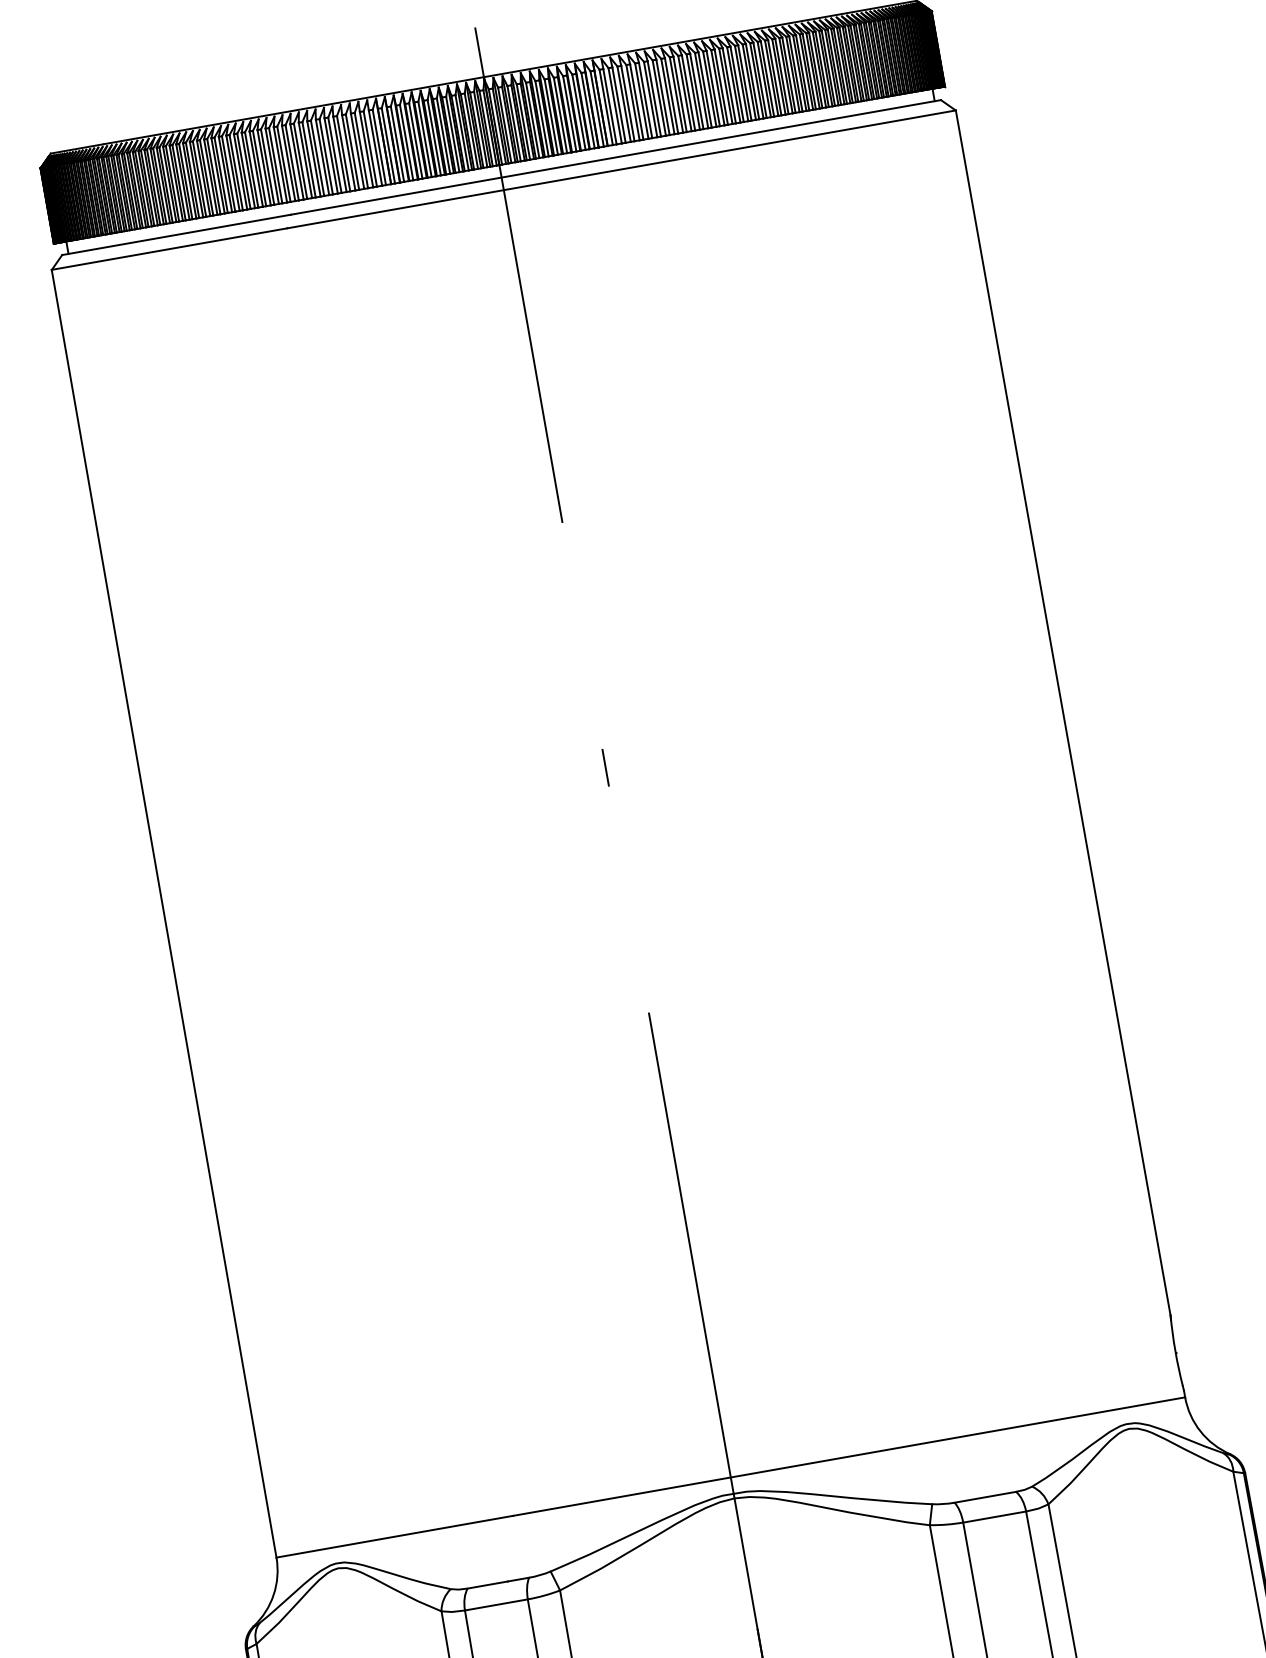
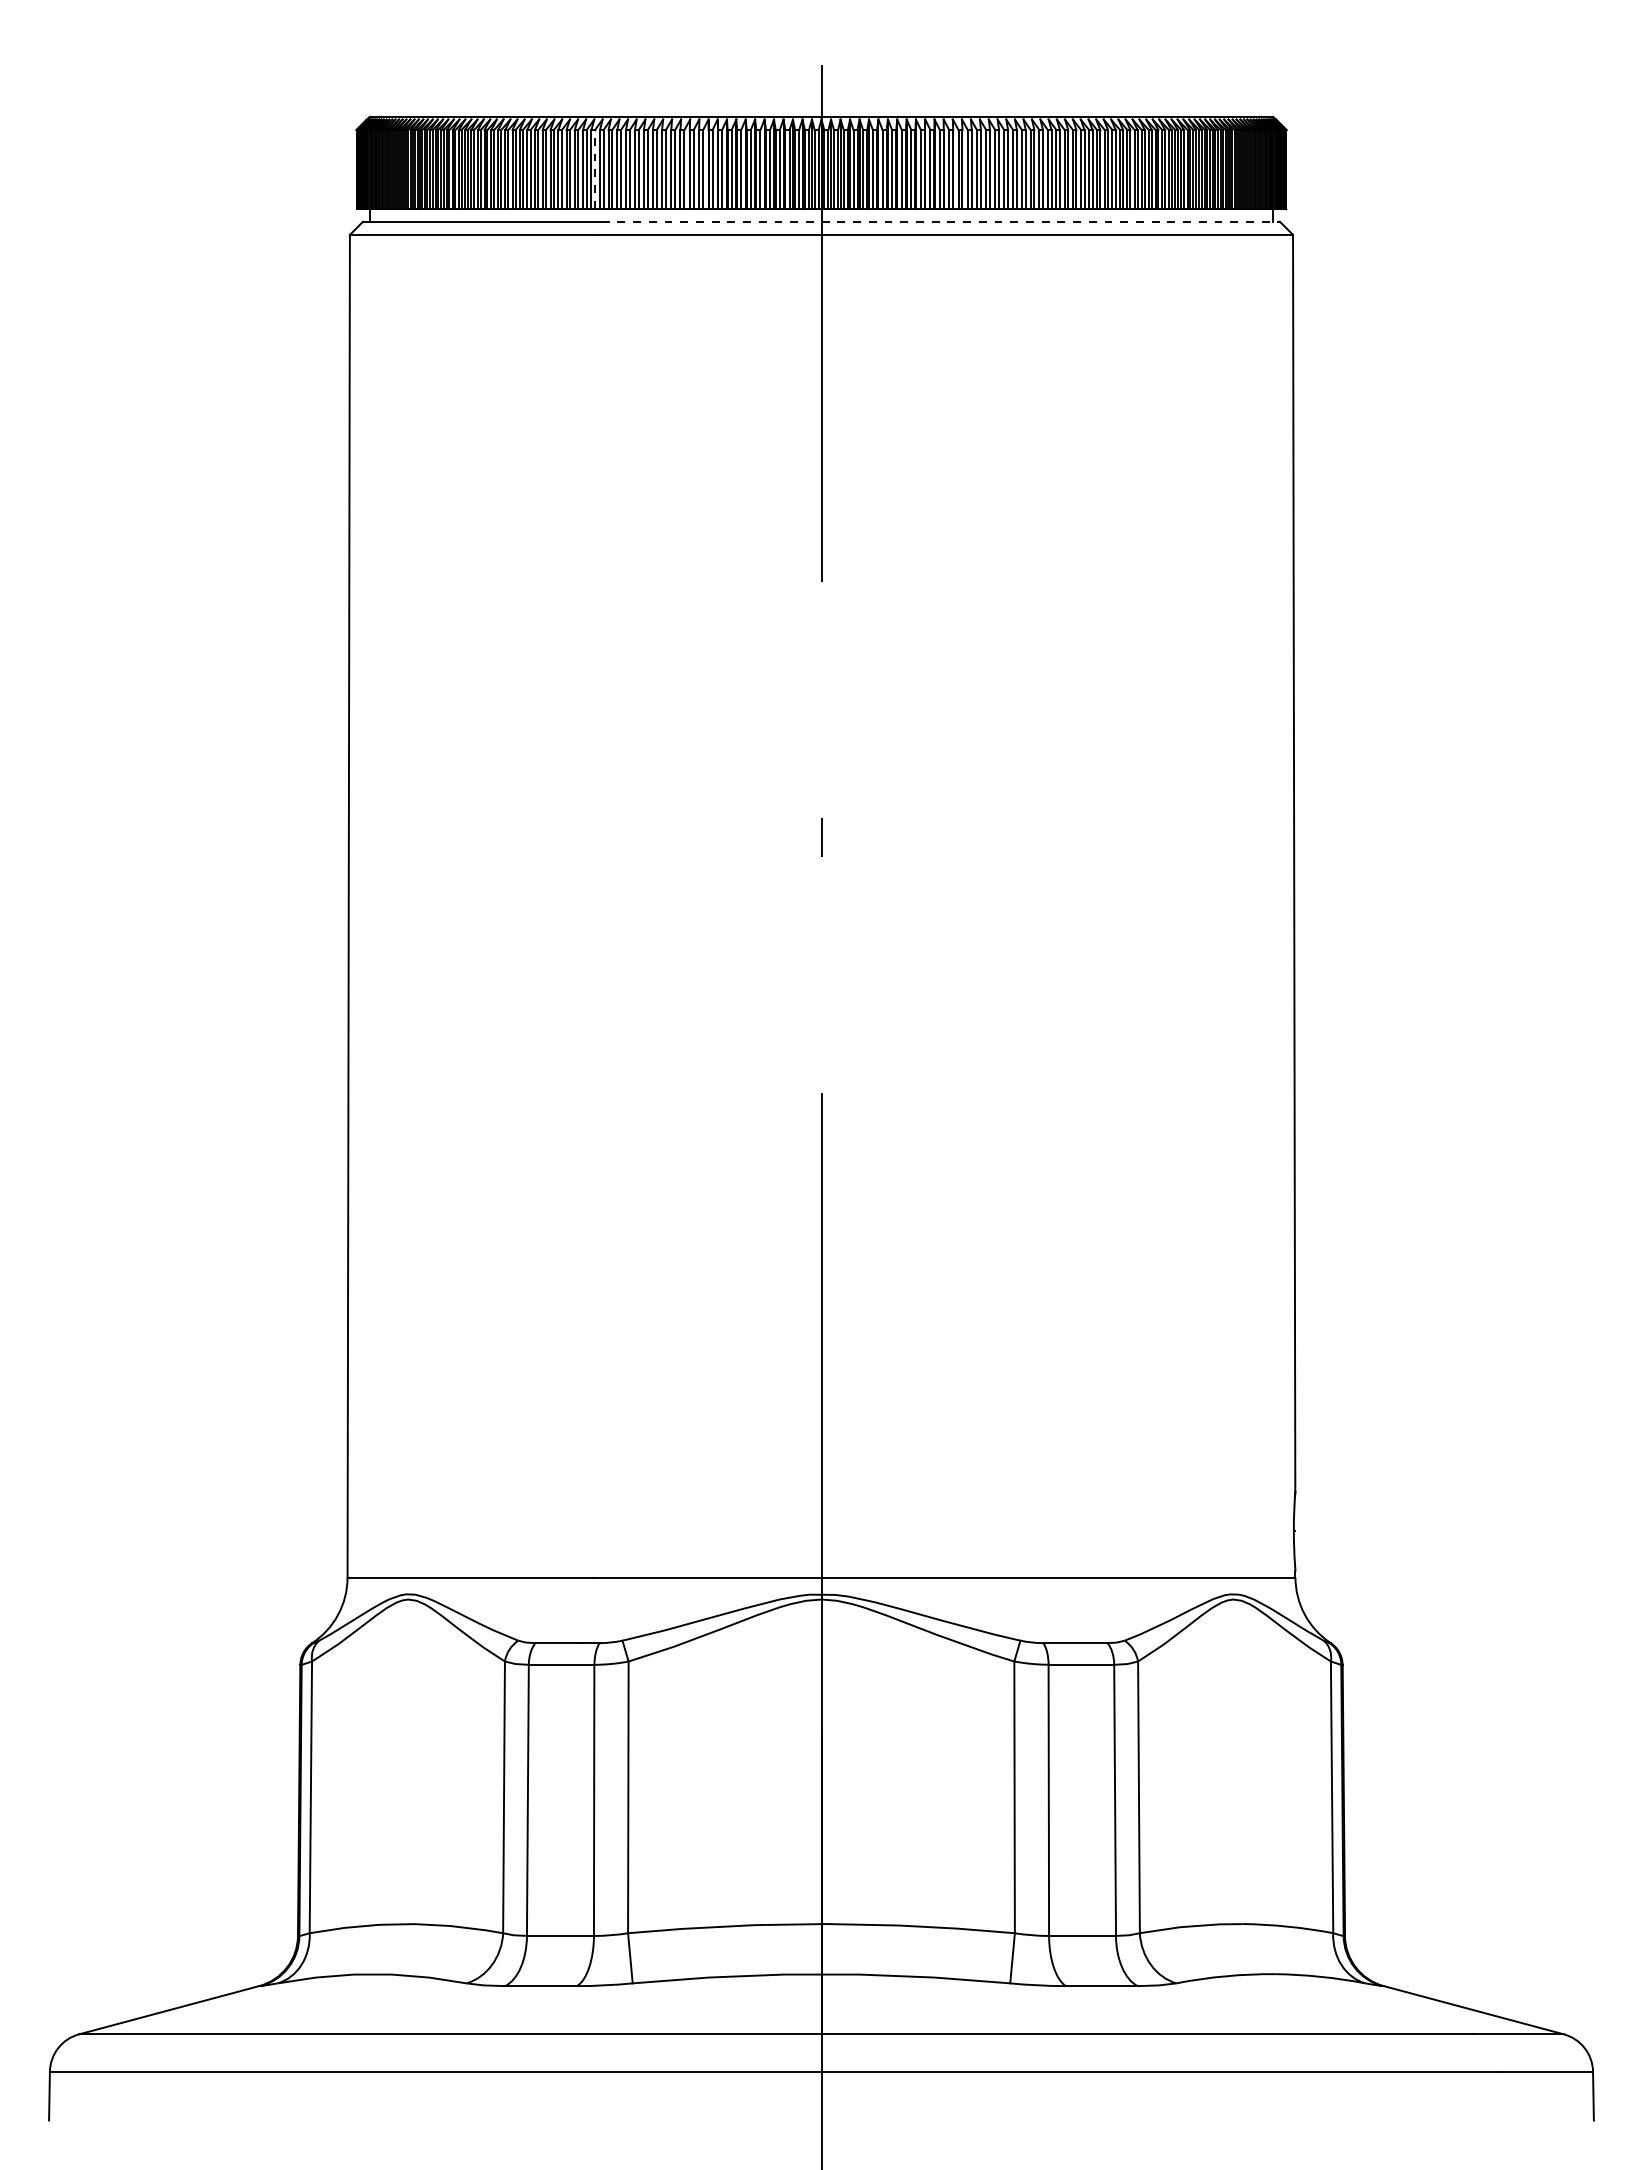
line: (616, 157) -> (941, 221), solid -> dashed
line: (275, 164) -> (595, 168), solid -> dashed

